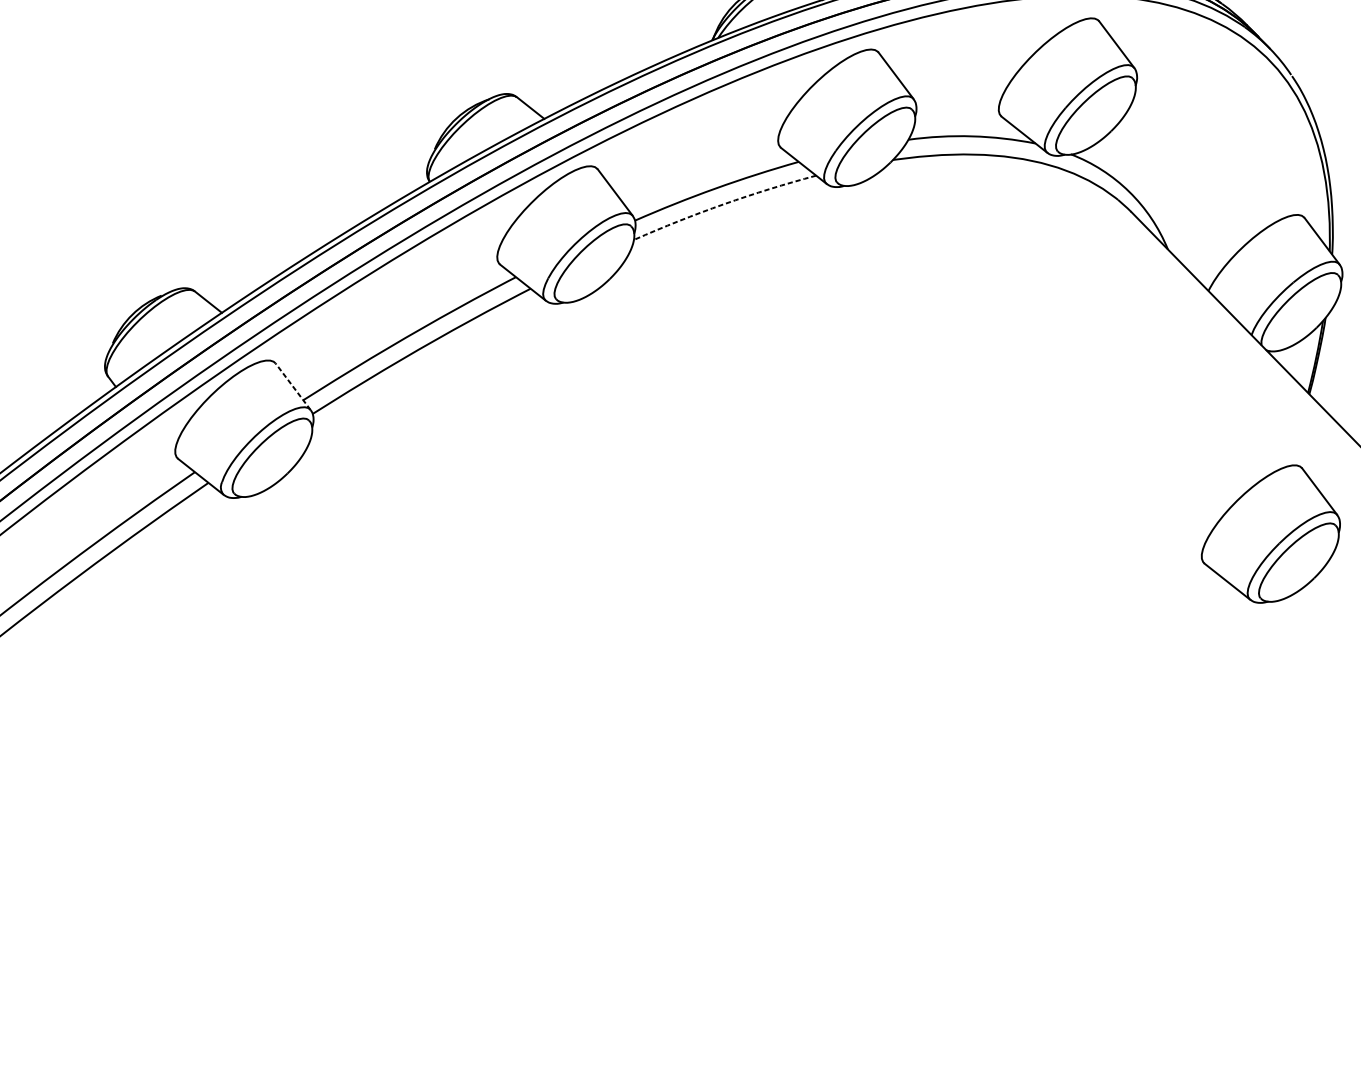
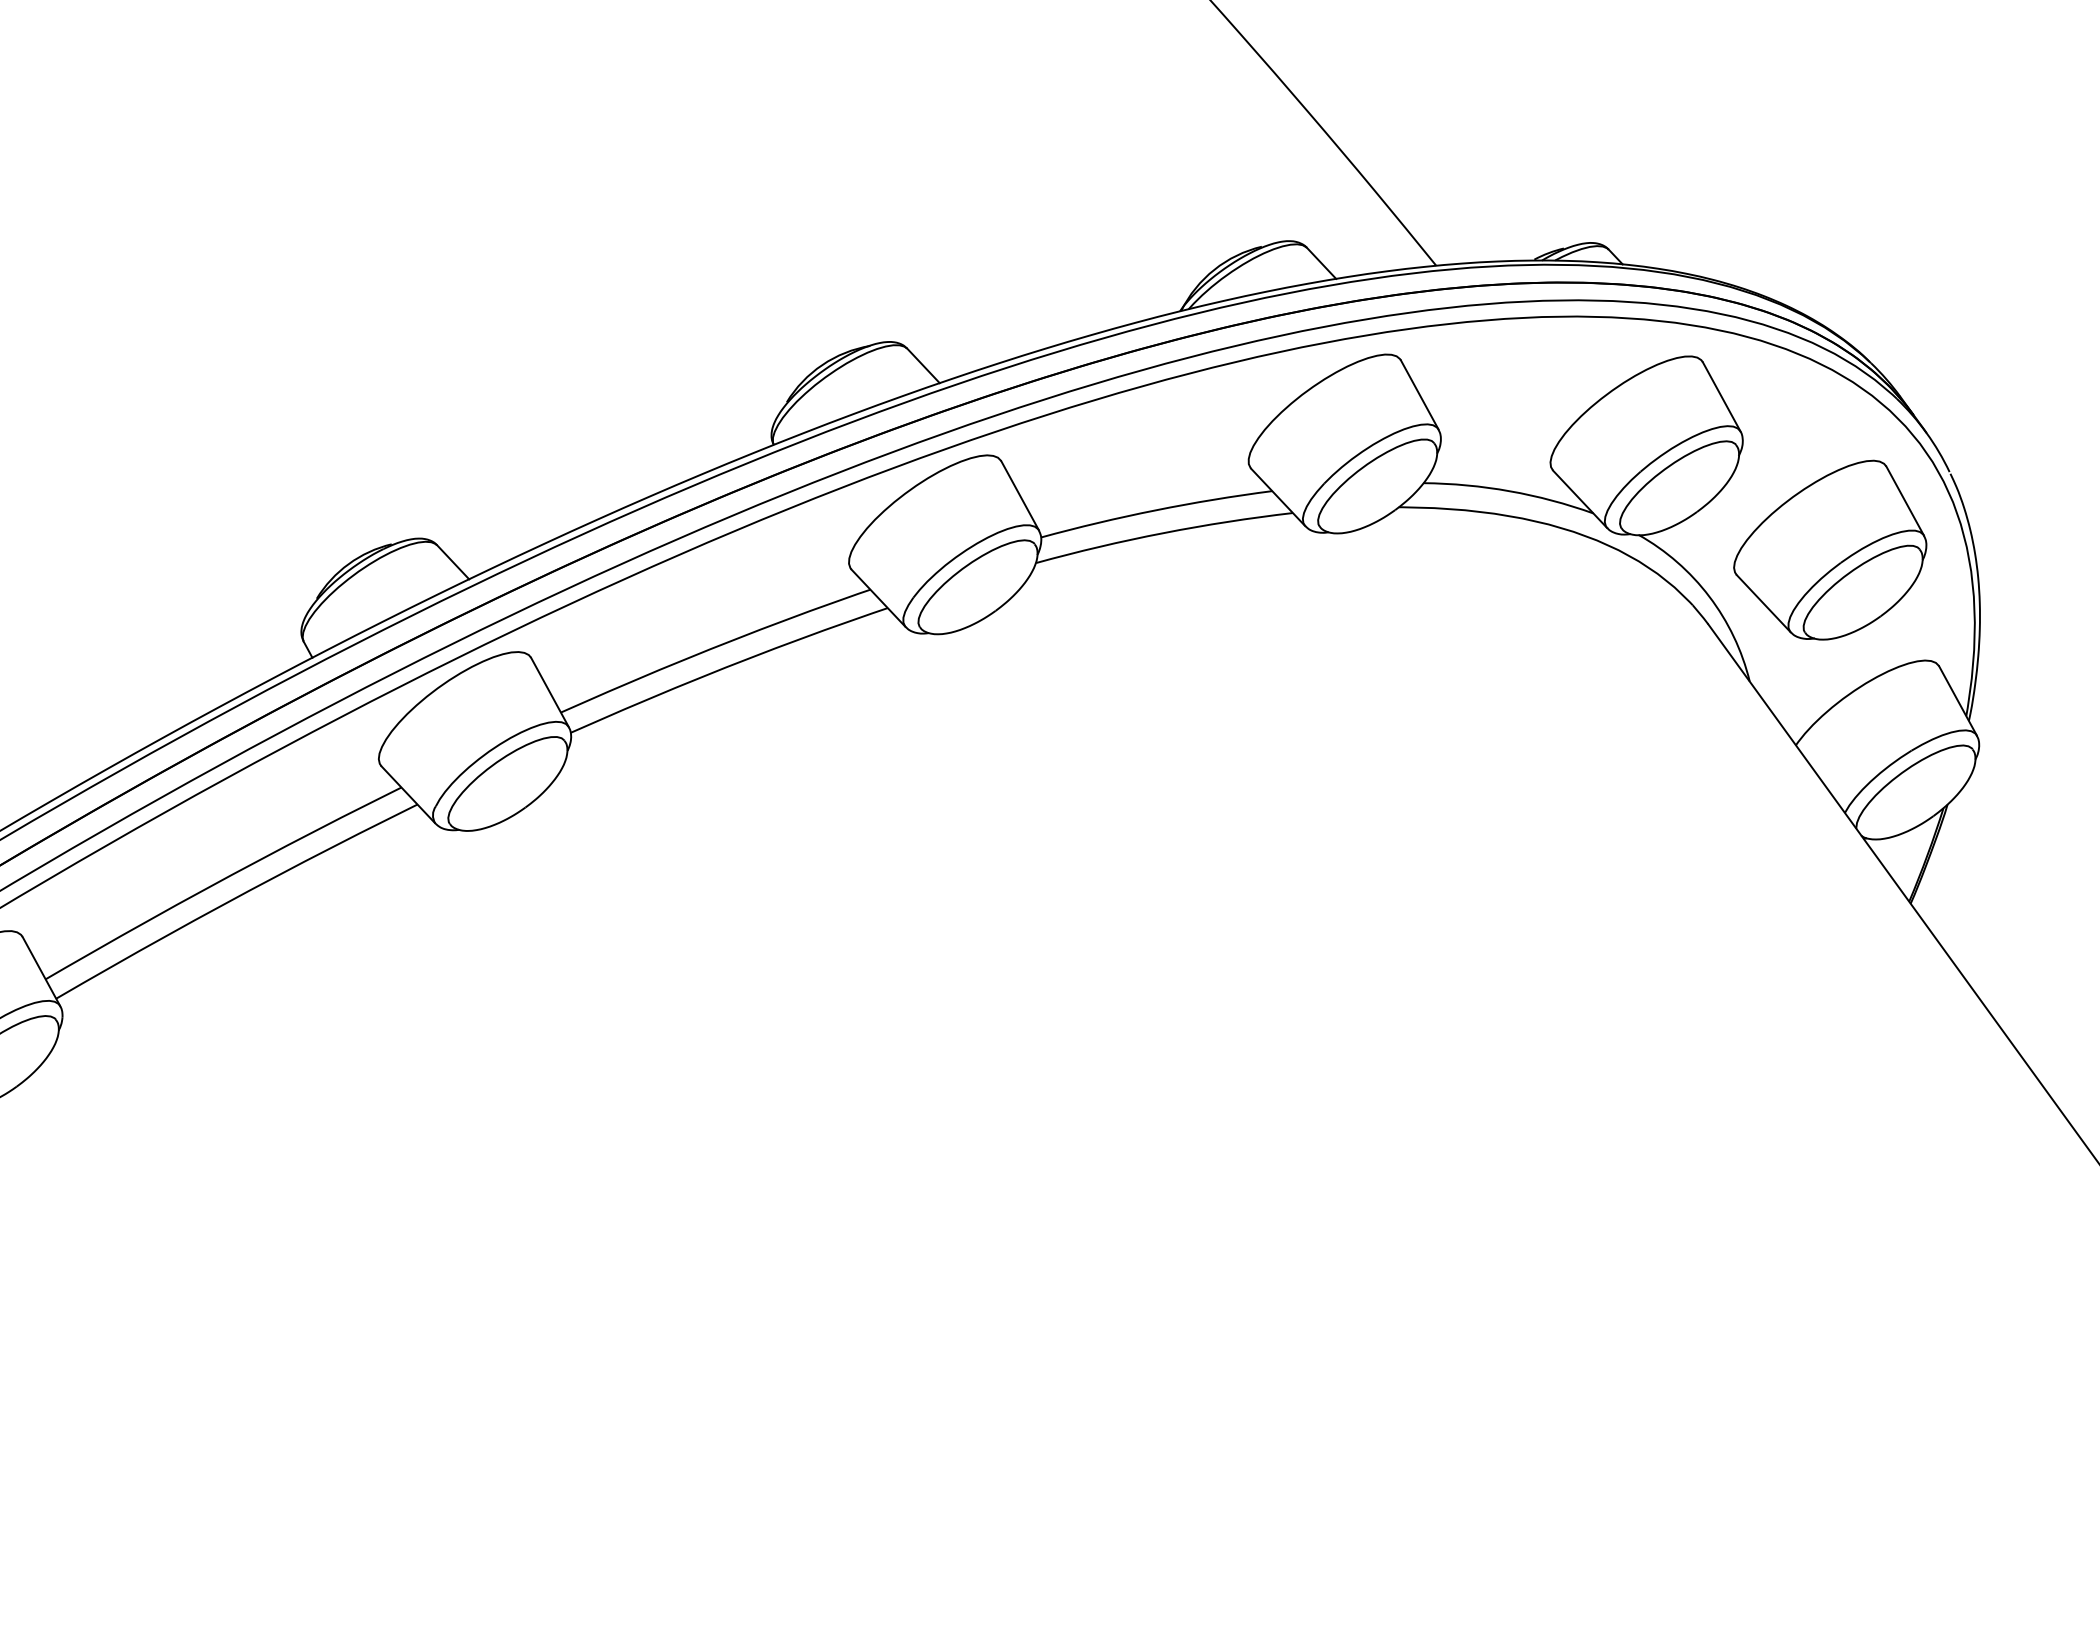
arc: (723, 204) -> (1163, 533), dashed -> solid
line: (292, 386) -> (549, 691), dashed -> solid
part: (1270, 534) -> (1830, 549), moved

